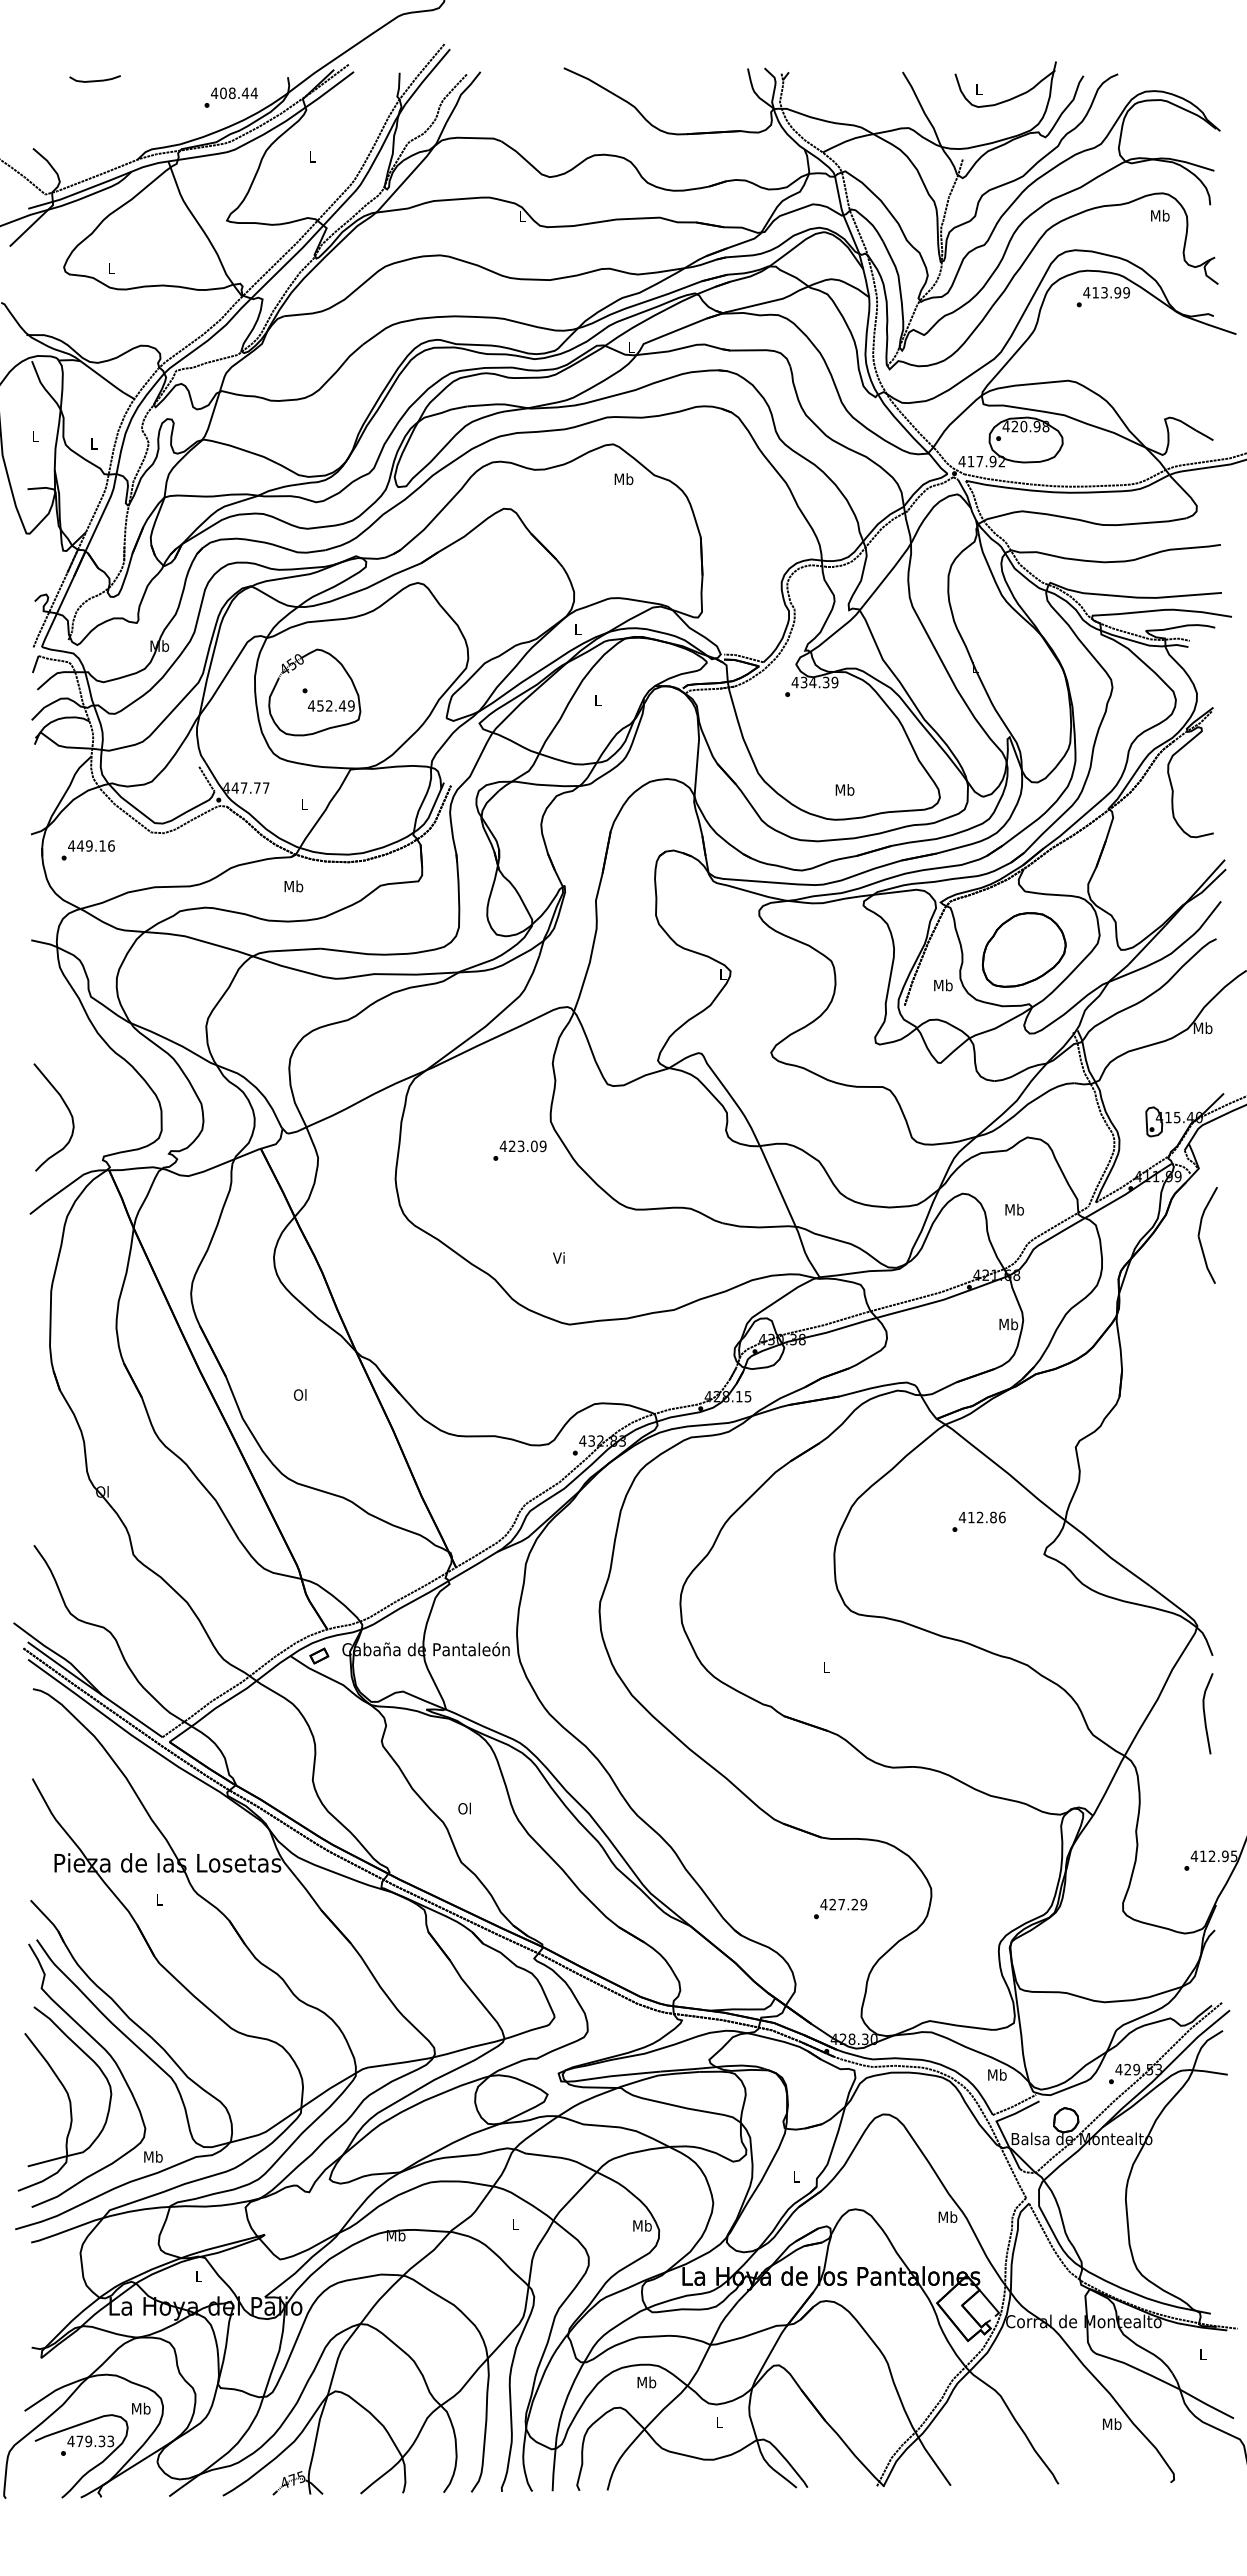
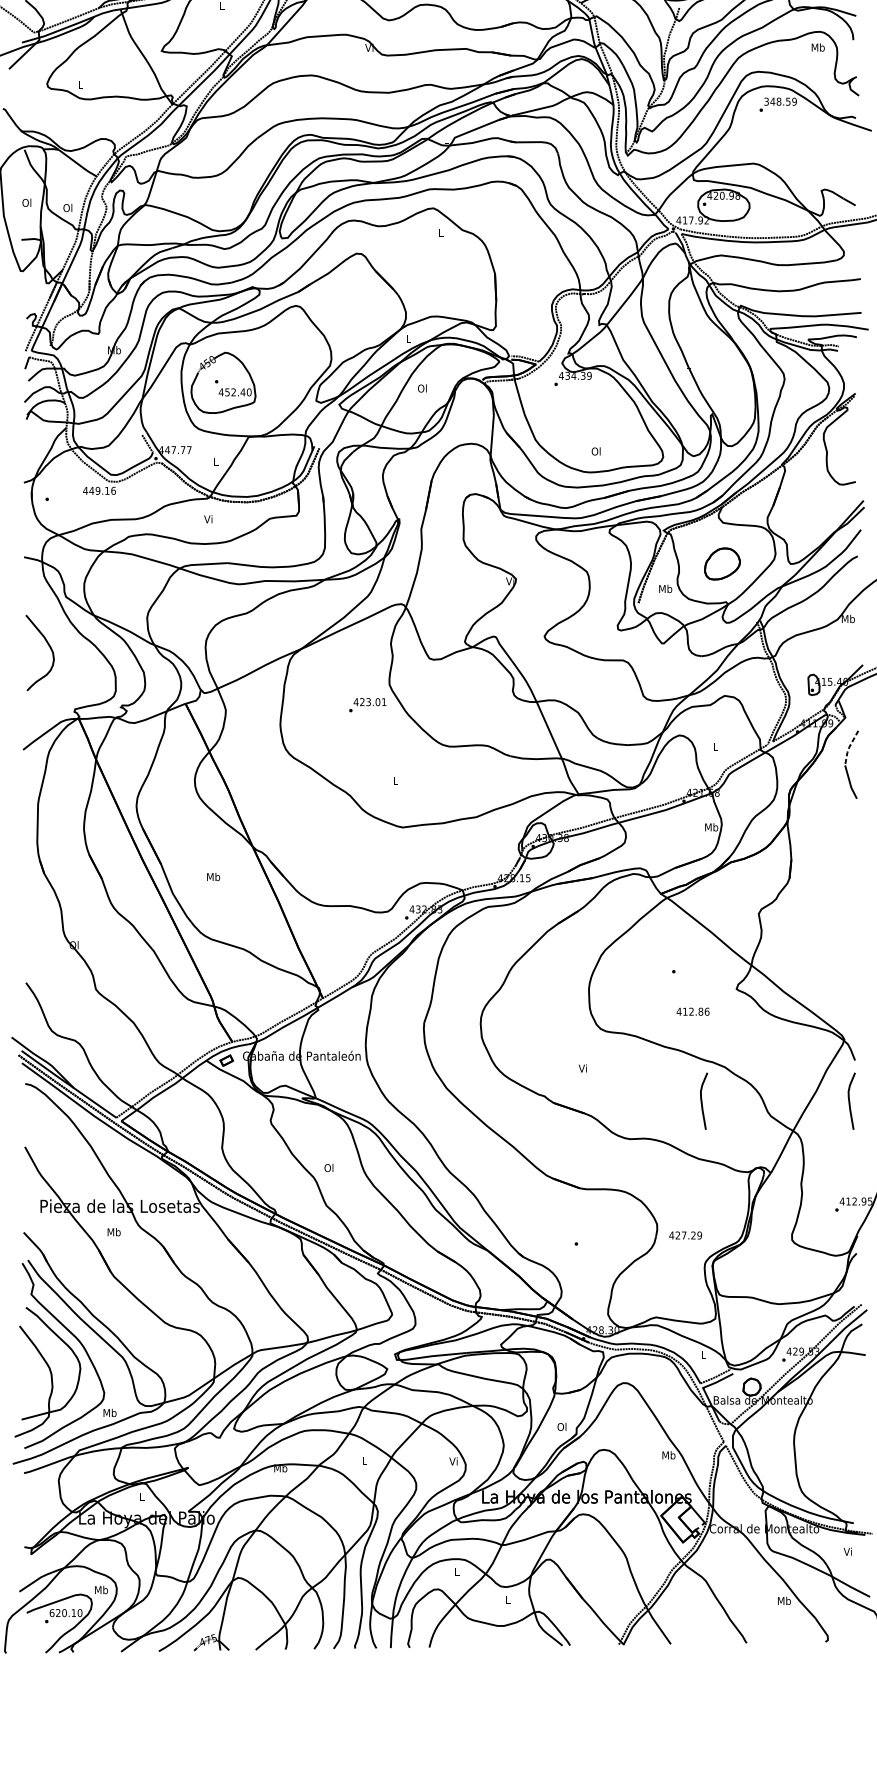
text: (521, 215) -> (368, 47), L -> Vi
text: (1102, 292) -> (777, 101), 413.99 -> 348.59
text: (34, 436) -> (26, 202), L -> Ol
text: (93, 443) -> (67, 207), L -> Ol
text: (623, 479) -> (440, 233), Mb -> L
text: (597, 700) -> (422, 388), L -> Ol
text: (351, 705) -> (249, 392), 452.49 -> 452.40
text: (844, 789) -> (596, 451), Mb -> Ol
text: (91, 845) -> (99, 490), moved
text: (293, 886) -> (208, 519), Mb -> Vi
part: (1023, 949) -> (722, 563), size x0.6
text: (722, 974) -> (510, 581), L -> Vi
curve: (67, 1109) -> (49, 647), moved
text: (542, 1146) -> (383, 702), 423.09 -> 423.01
text: (1014, 1209) -> (715, 746), Mb -> L
line: (1204, 1211) -> (849, 747), solid -> dashed
text: (558, 1257) -> (394, 780), Vi -> L
text: (300, 1394) -> (213, 876), Ol -> Mb
text: (981, 1517) -> (692, 1011), moved
text: (825, 1666) -> (582, 1068), L -> Vi
curve: (995, 1713) -> (702, 1101), added
text: (159, 1899) -> (114, 1231), L -> Mb
text: (843, 1904) -> (685, 1235), moved
text: (997, 2074) -> (703, 1355), Mb -> L
text: (795, 2176) -> (561, 1426), L -> Ol
text: (642, 2225) -> (454, 1461), Mb -> Vi
text: (1202, 2353) -> (847, 1551), L -> Vi
text: (646, 2382) -> (456, 1571), Mb -> L
text: (90, 2441) -> (65, 1613), 479.33 -> 620.10

